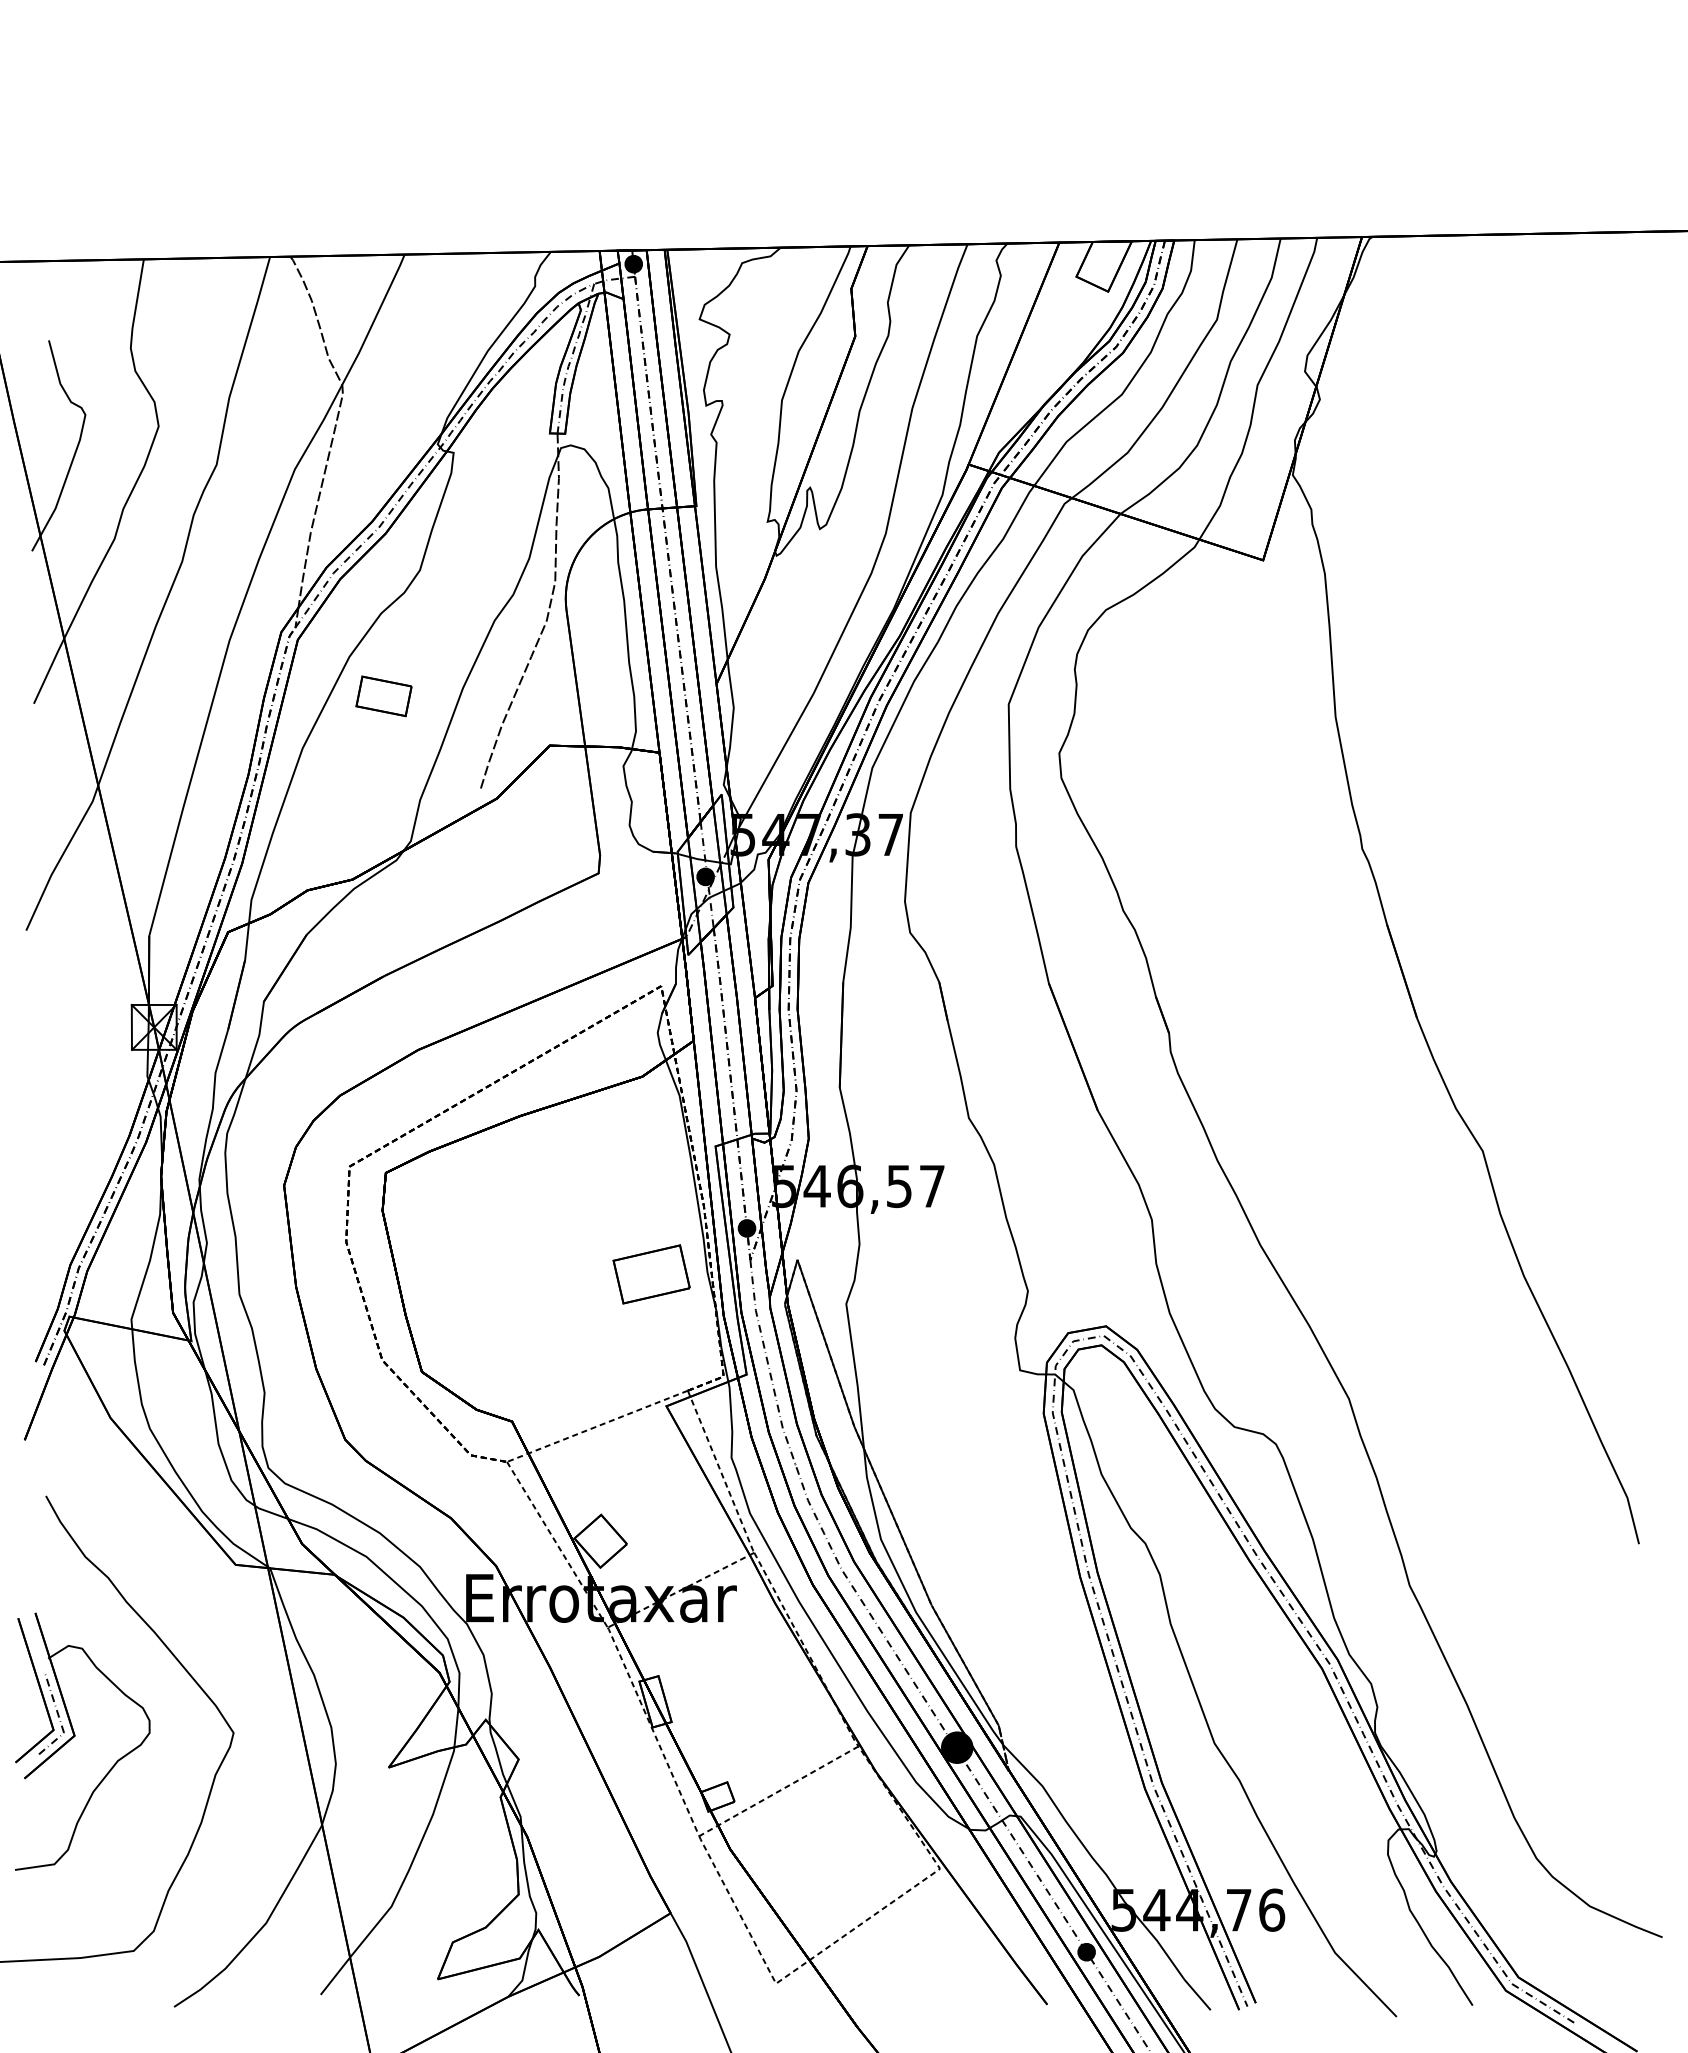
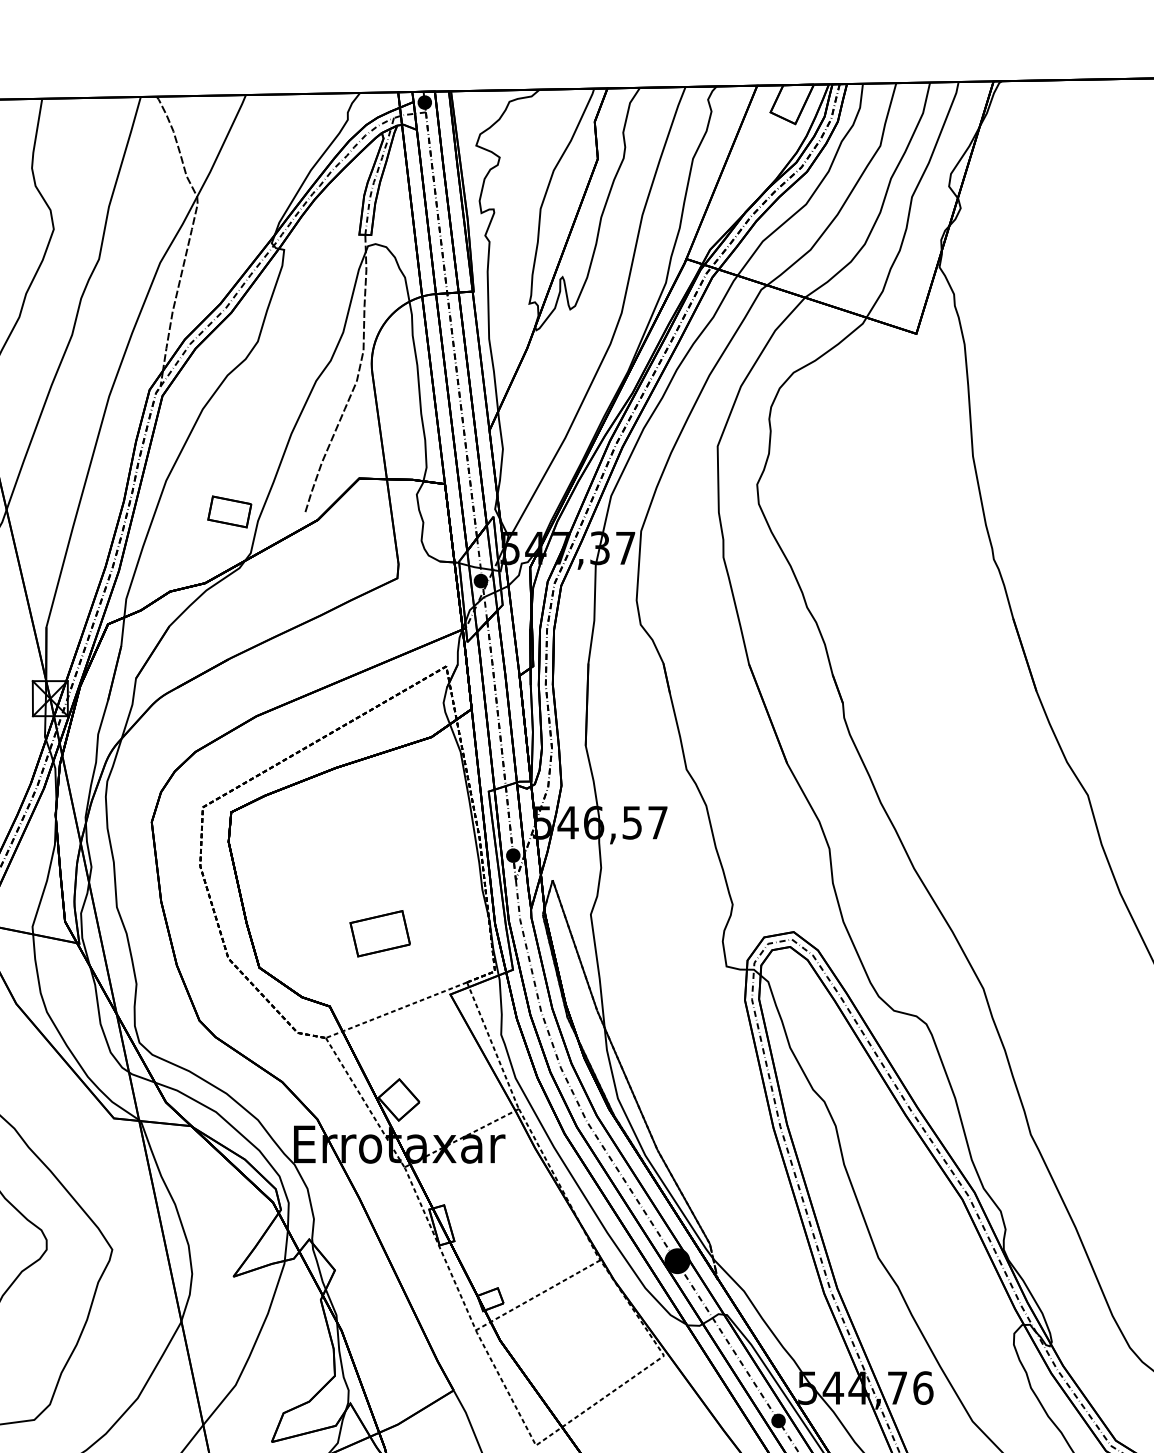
part: (383, 696) -> (229, 512), moved
part: (651, 1274) -> (380, 933), moved

